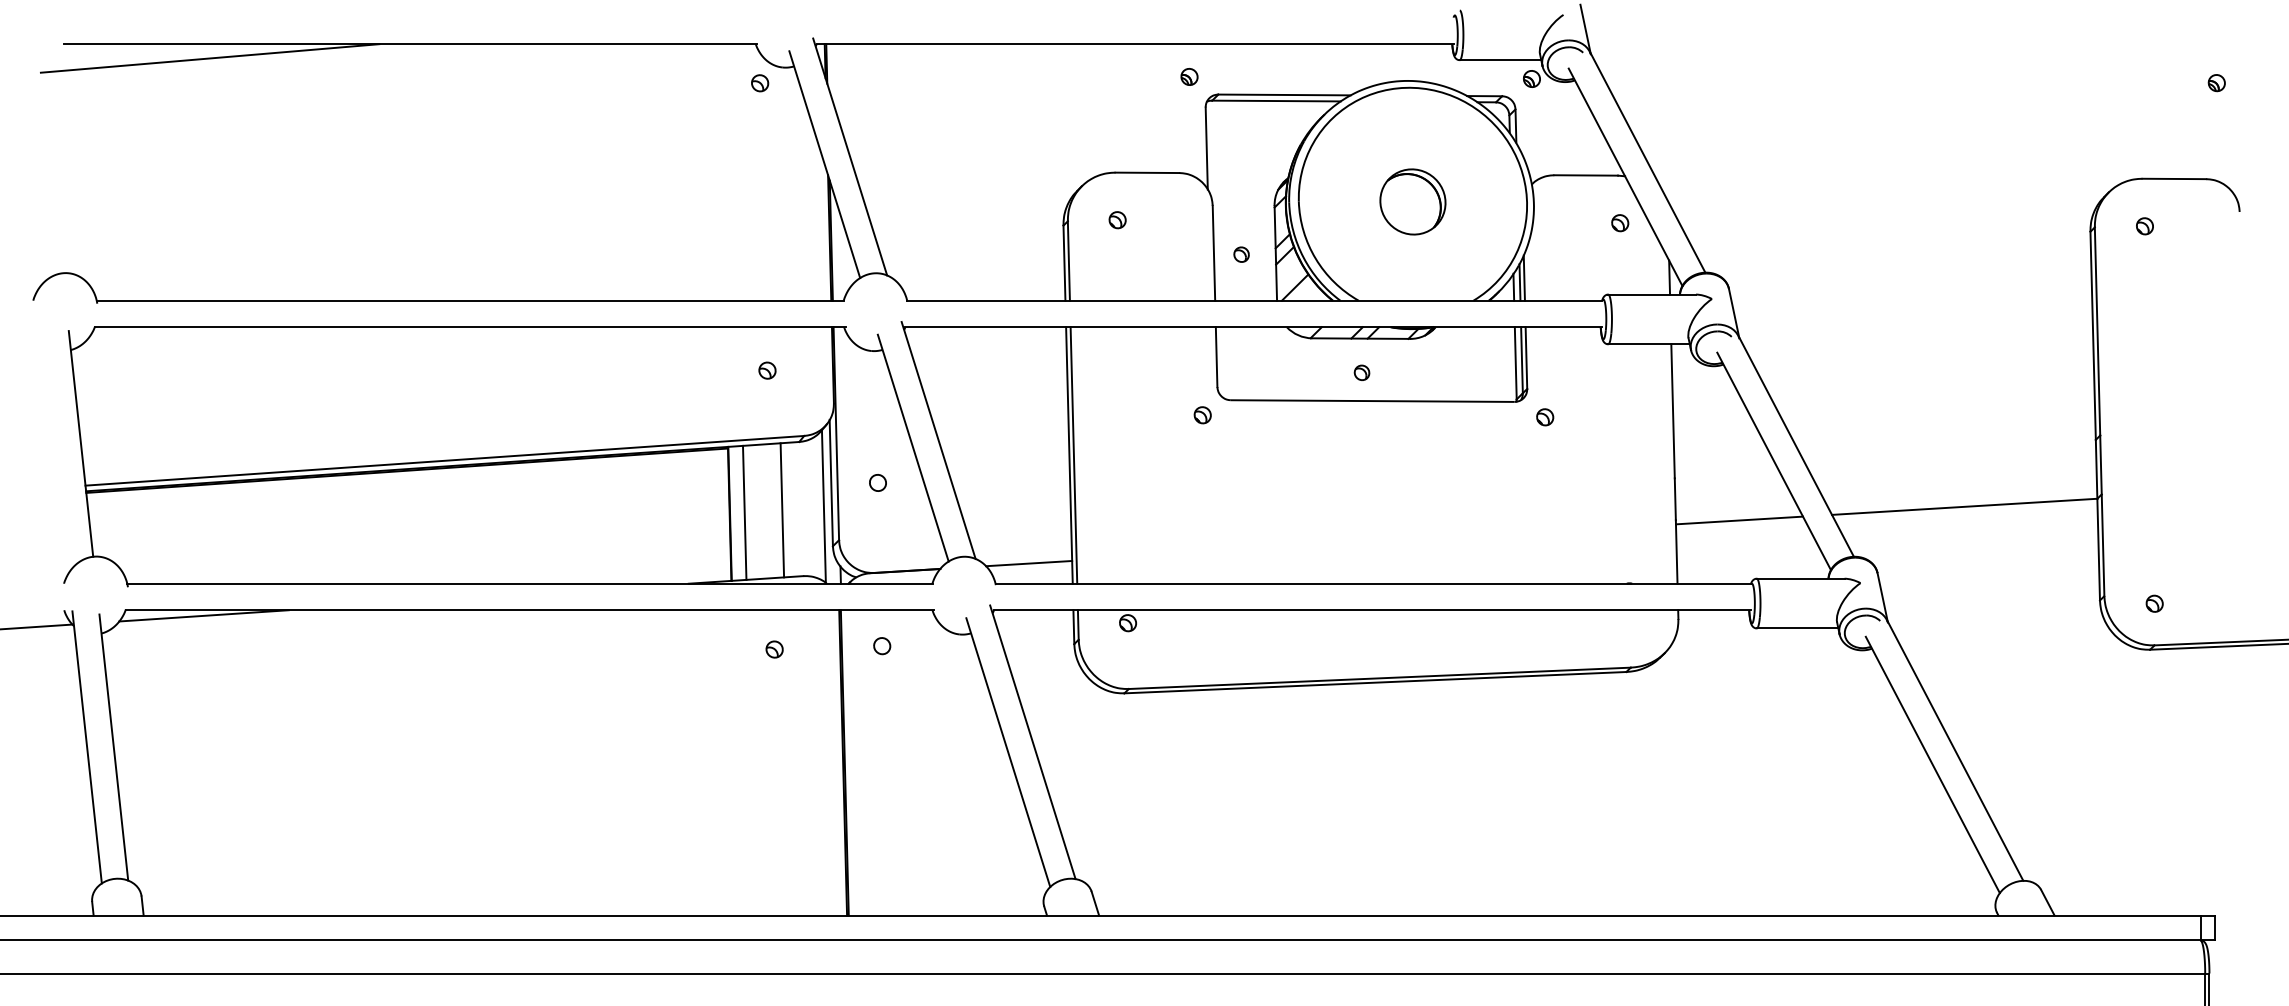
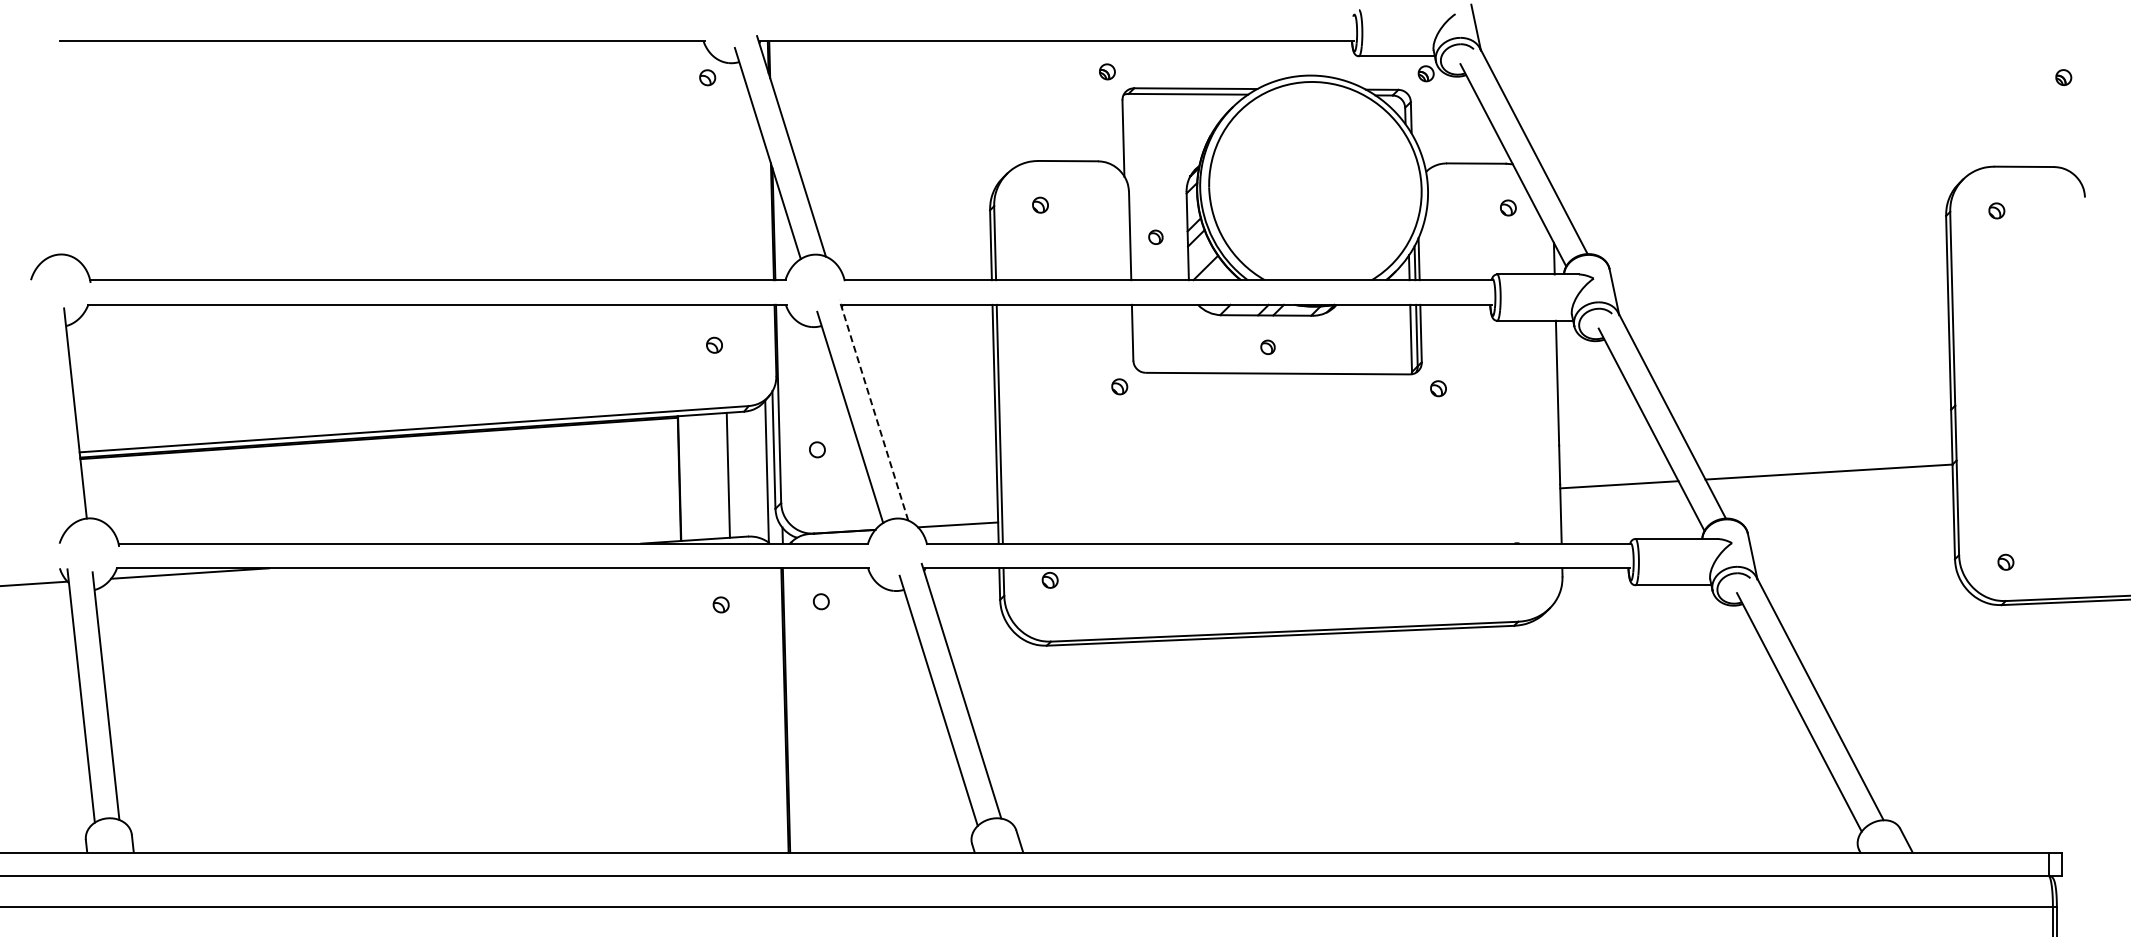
line: (209, 58) -> (195, 54), removed
part: (1413, 202) -> (1315, 188), removed
line: (938, 440) -> (873, 410), solid -> dashed
line: (743, 512) -> (692, 477), removed

